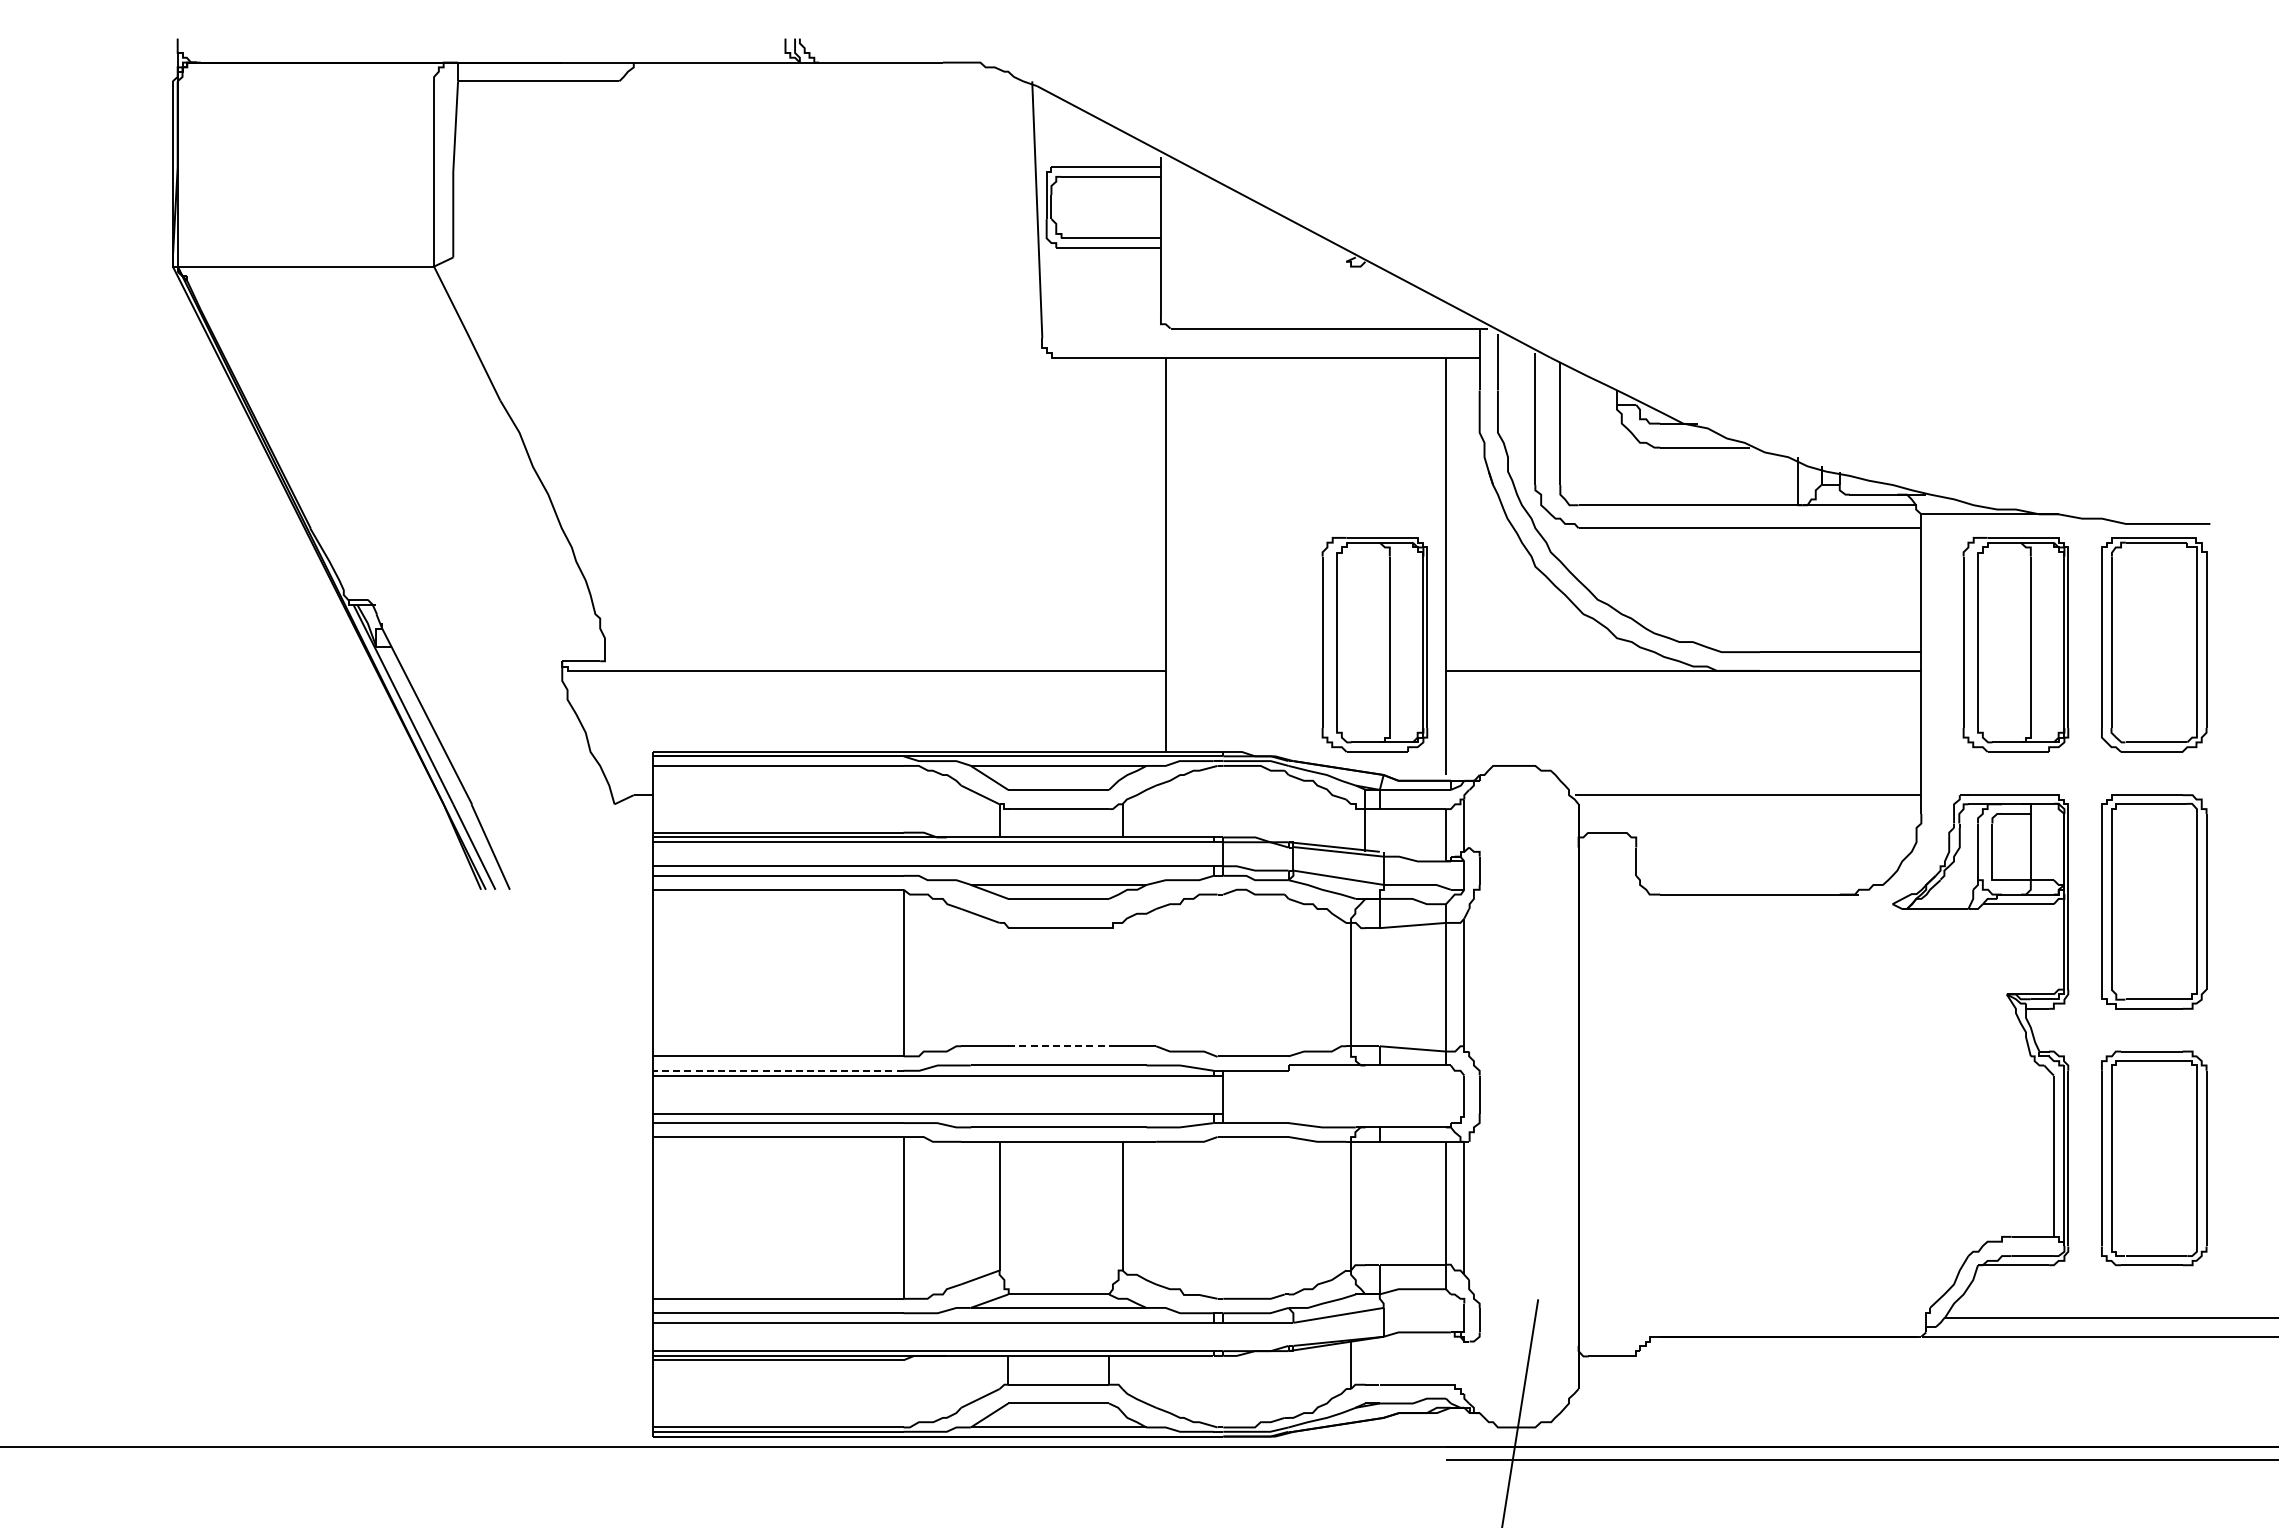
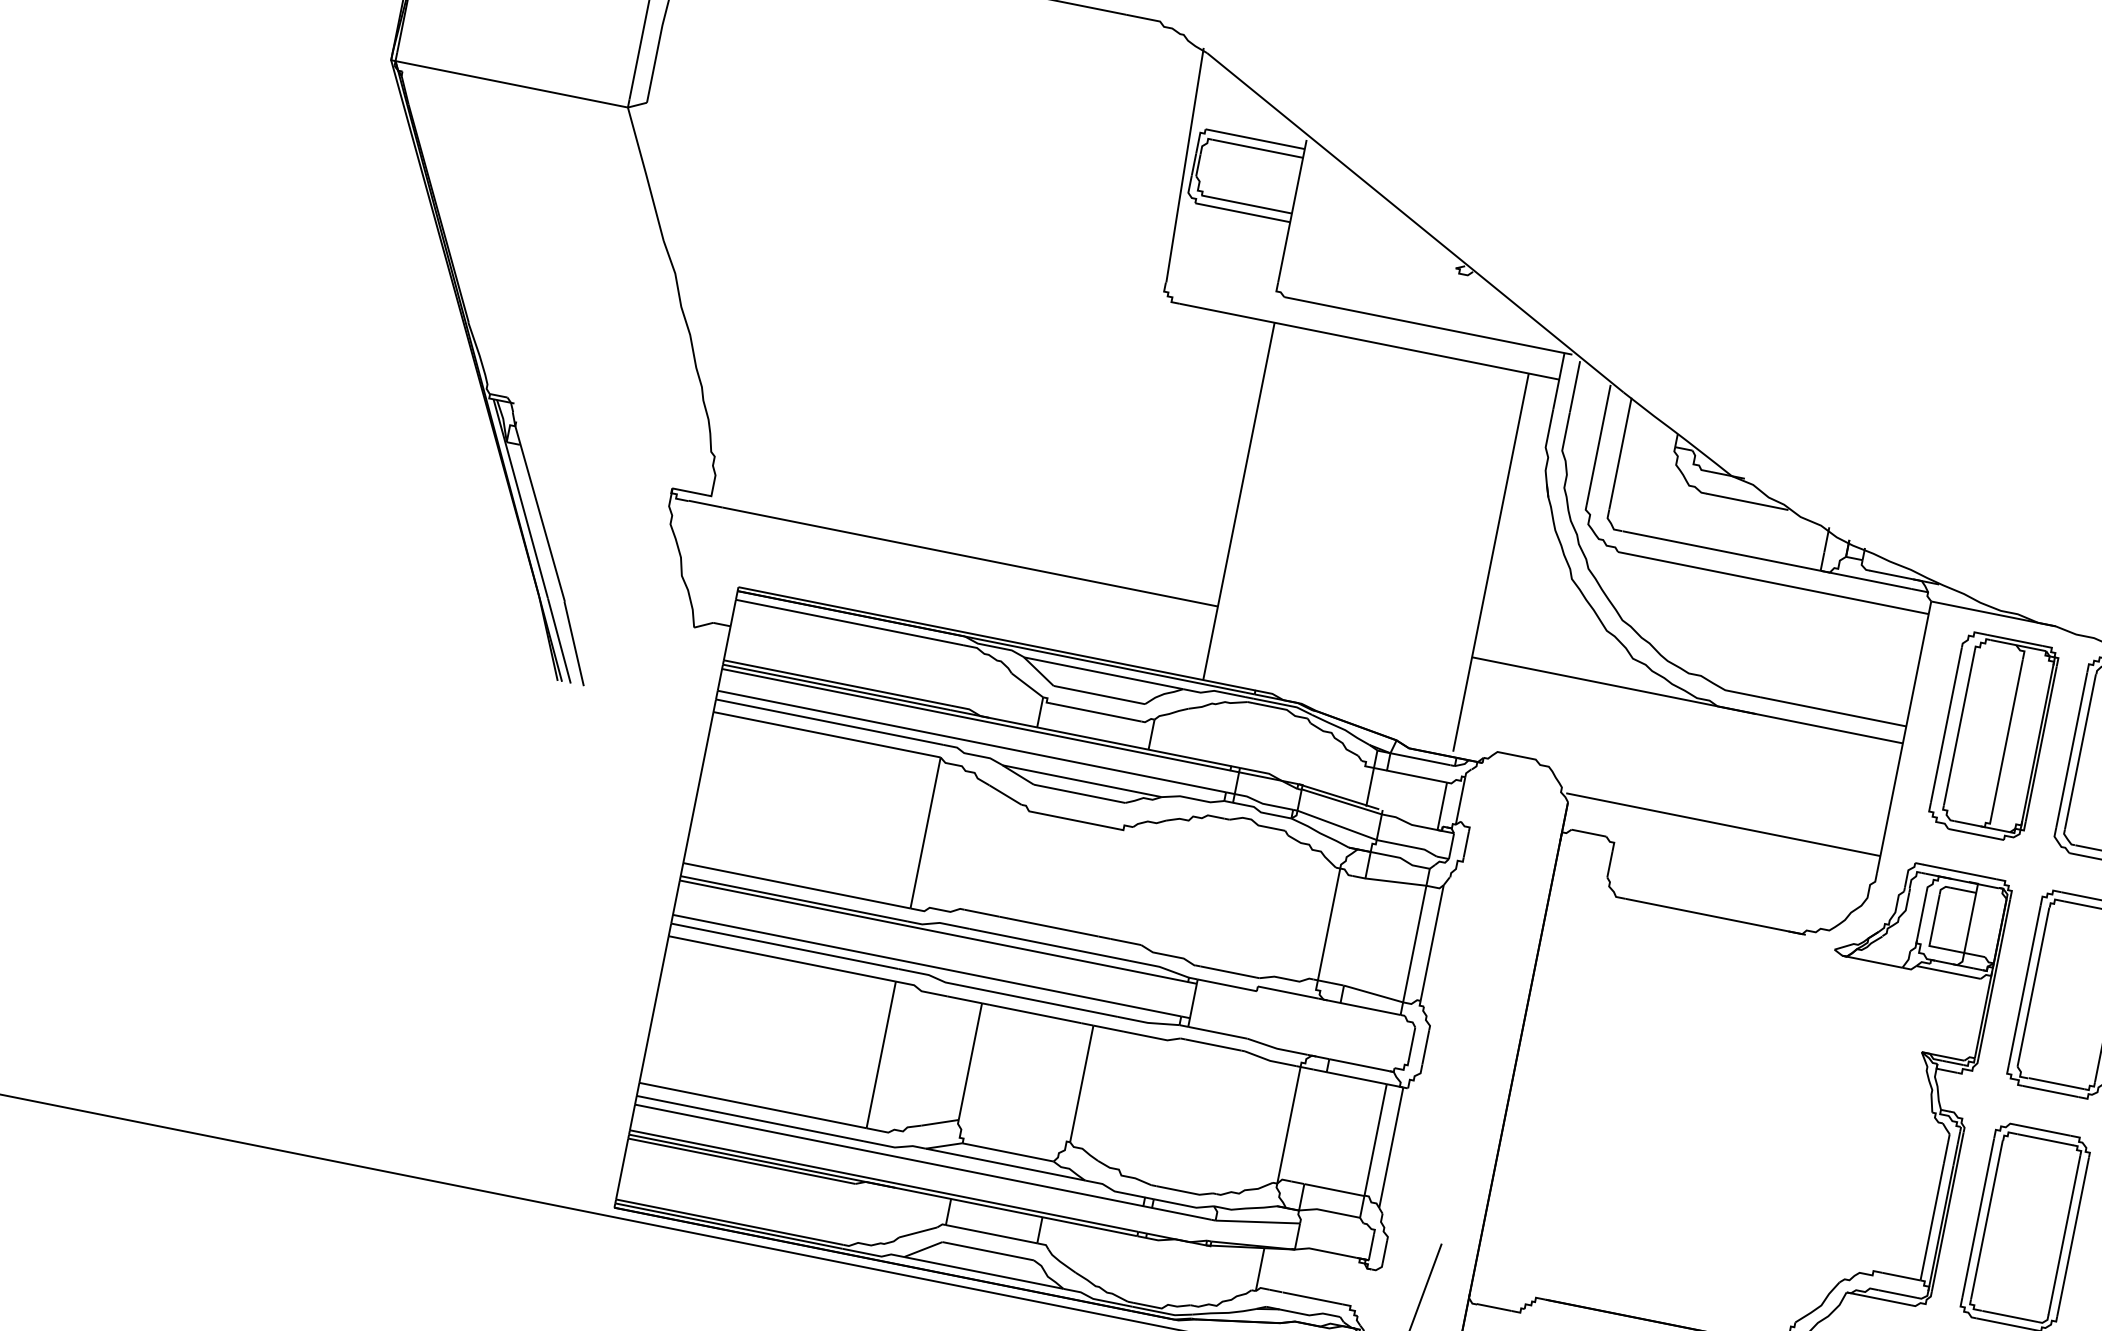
part: (1374, 644) -> (1411, 620), removed
line: (1059, 1046) -> (1053, 927), dashed -> solid
line: (777, 1070) -> (793, 898), dashed -> solid

